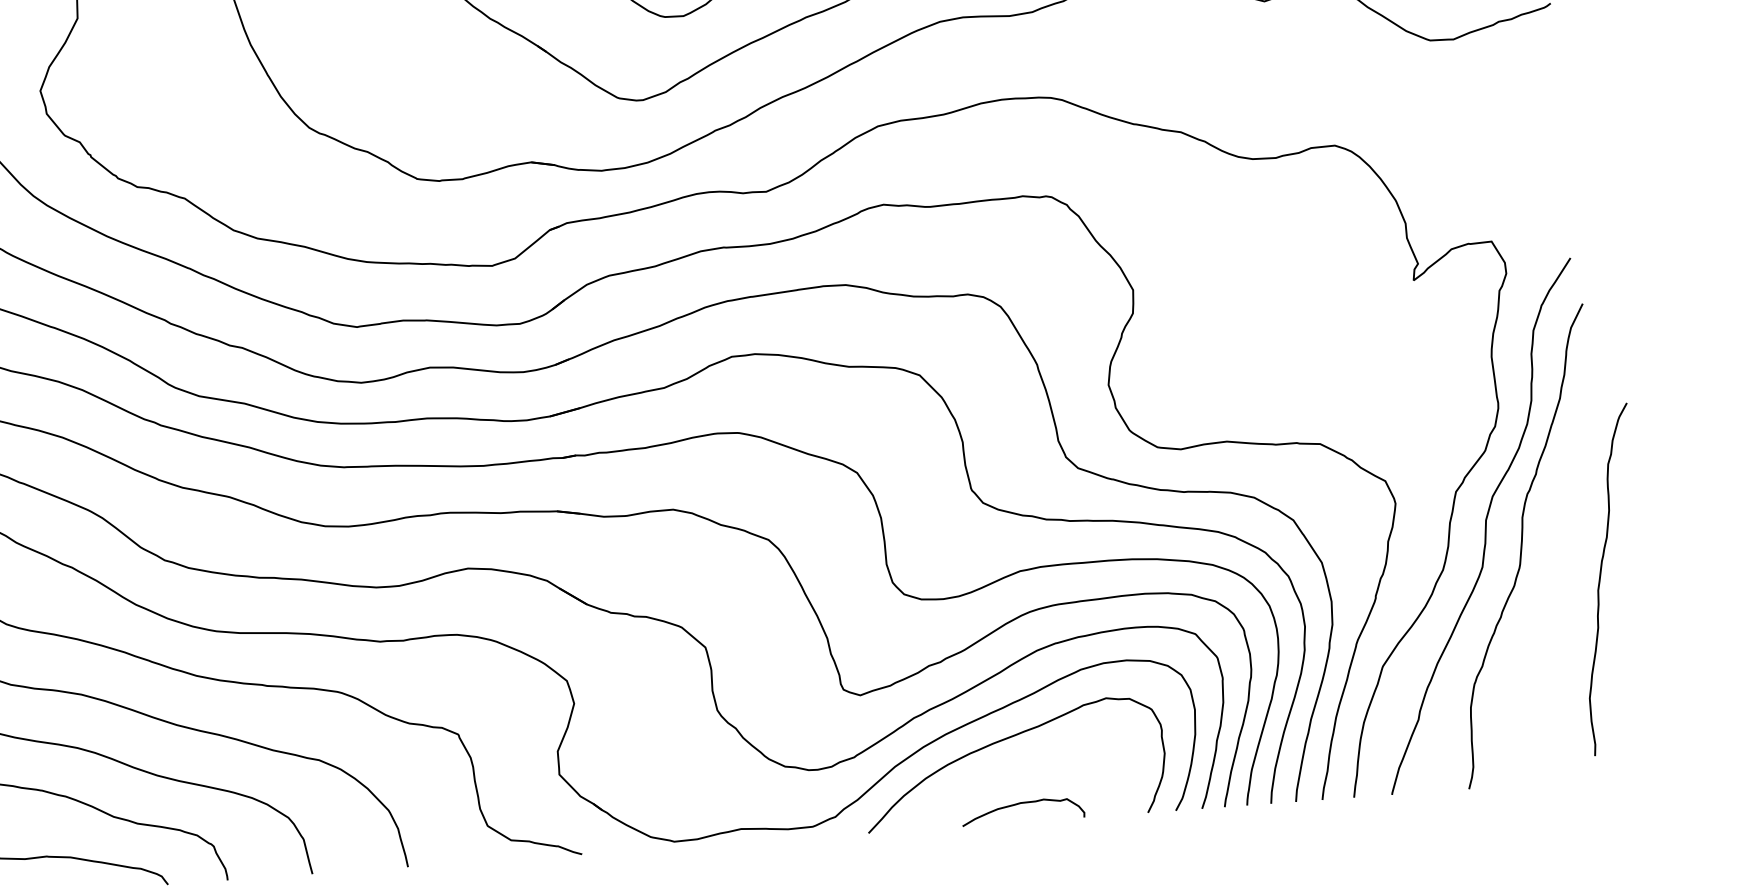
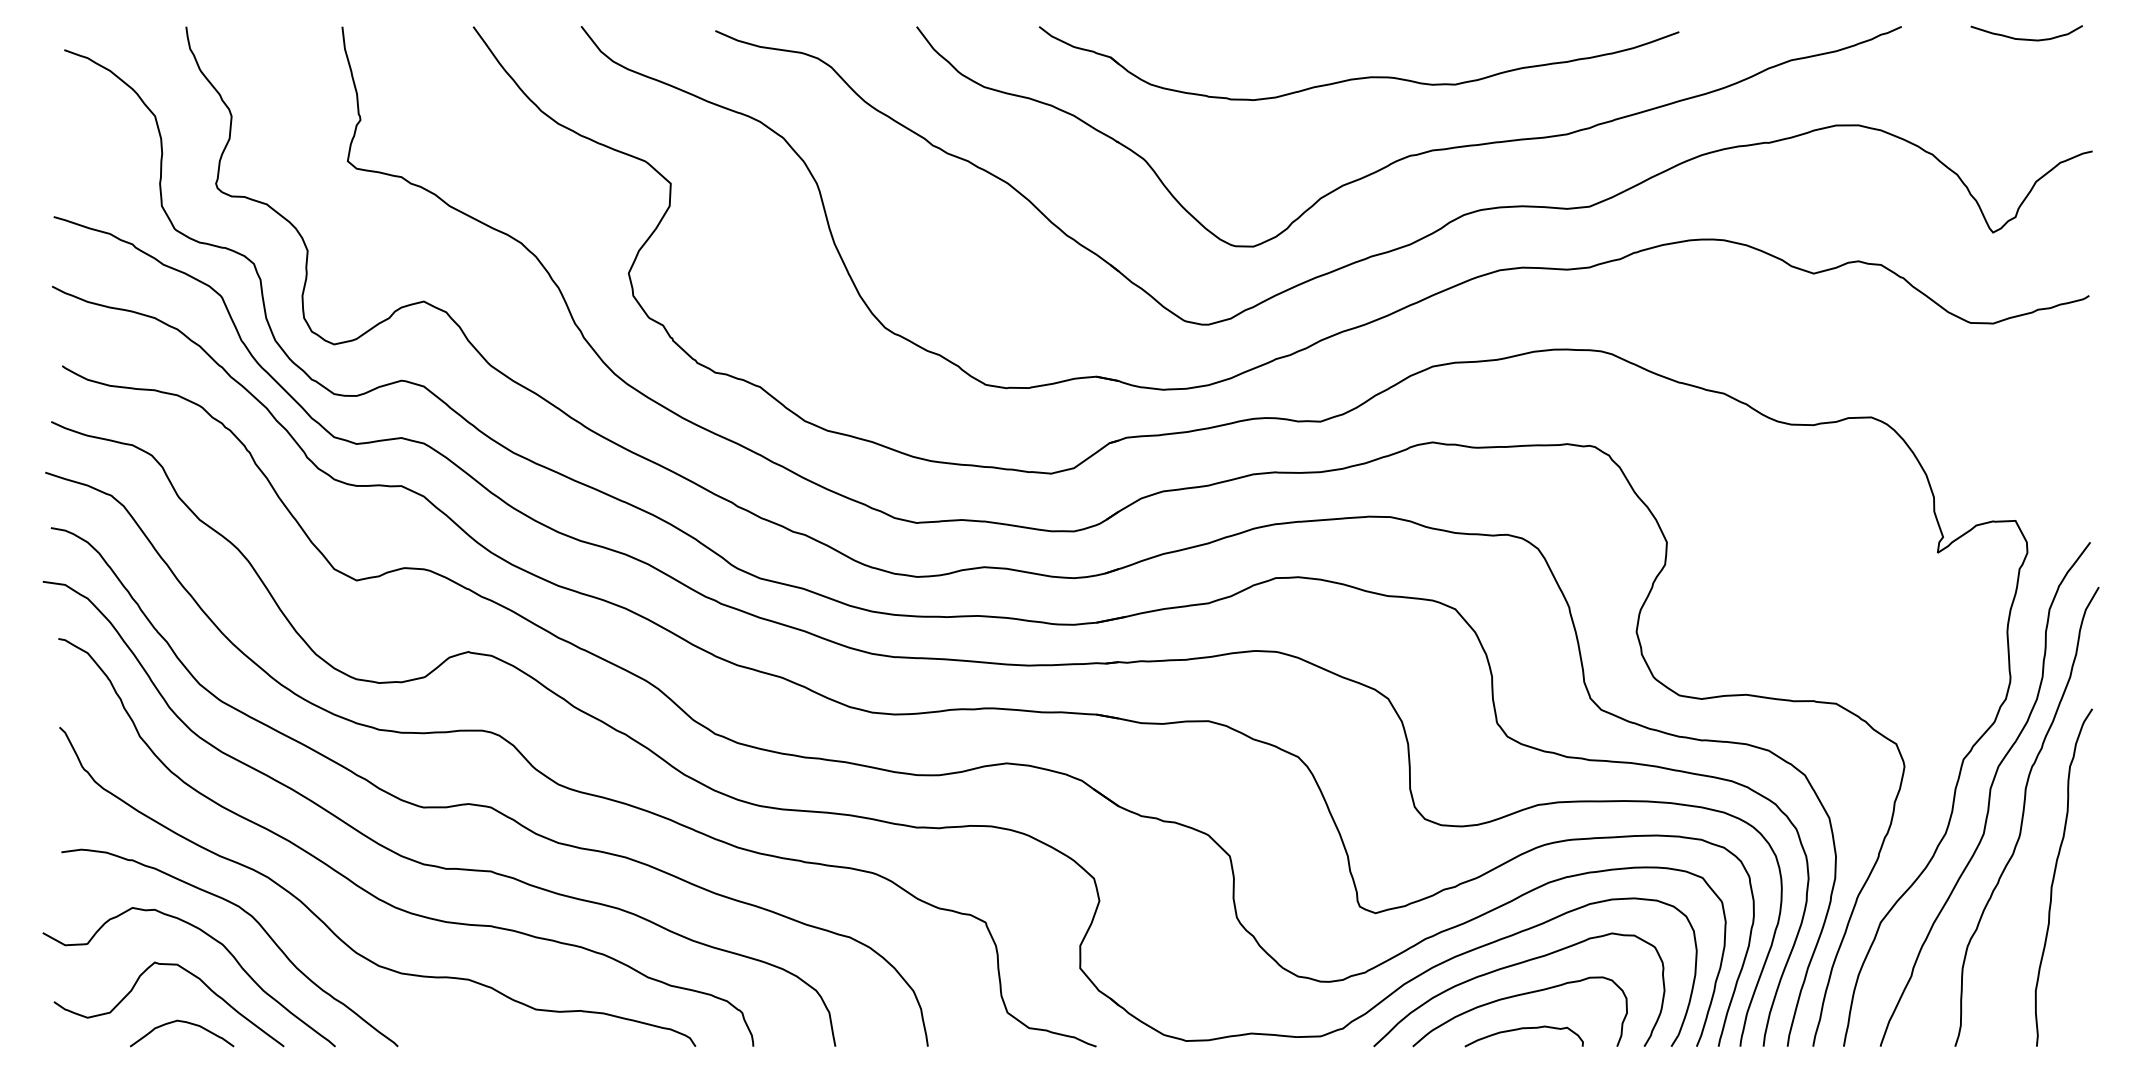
curve: (1601, 576) -> (2055, 874), moved
curve: (1010, 771) -> (1514, 997), added

